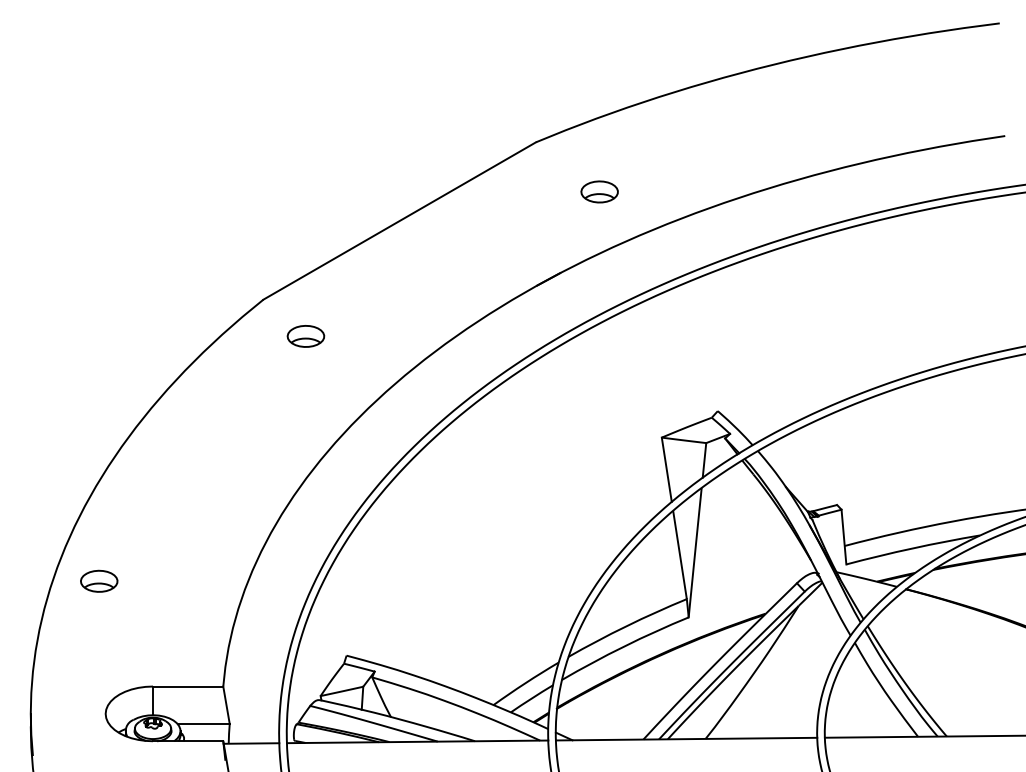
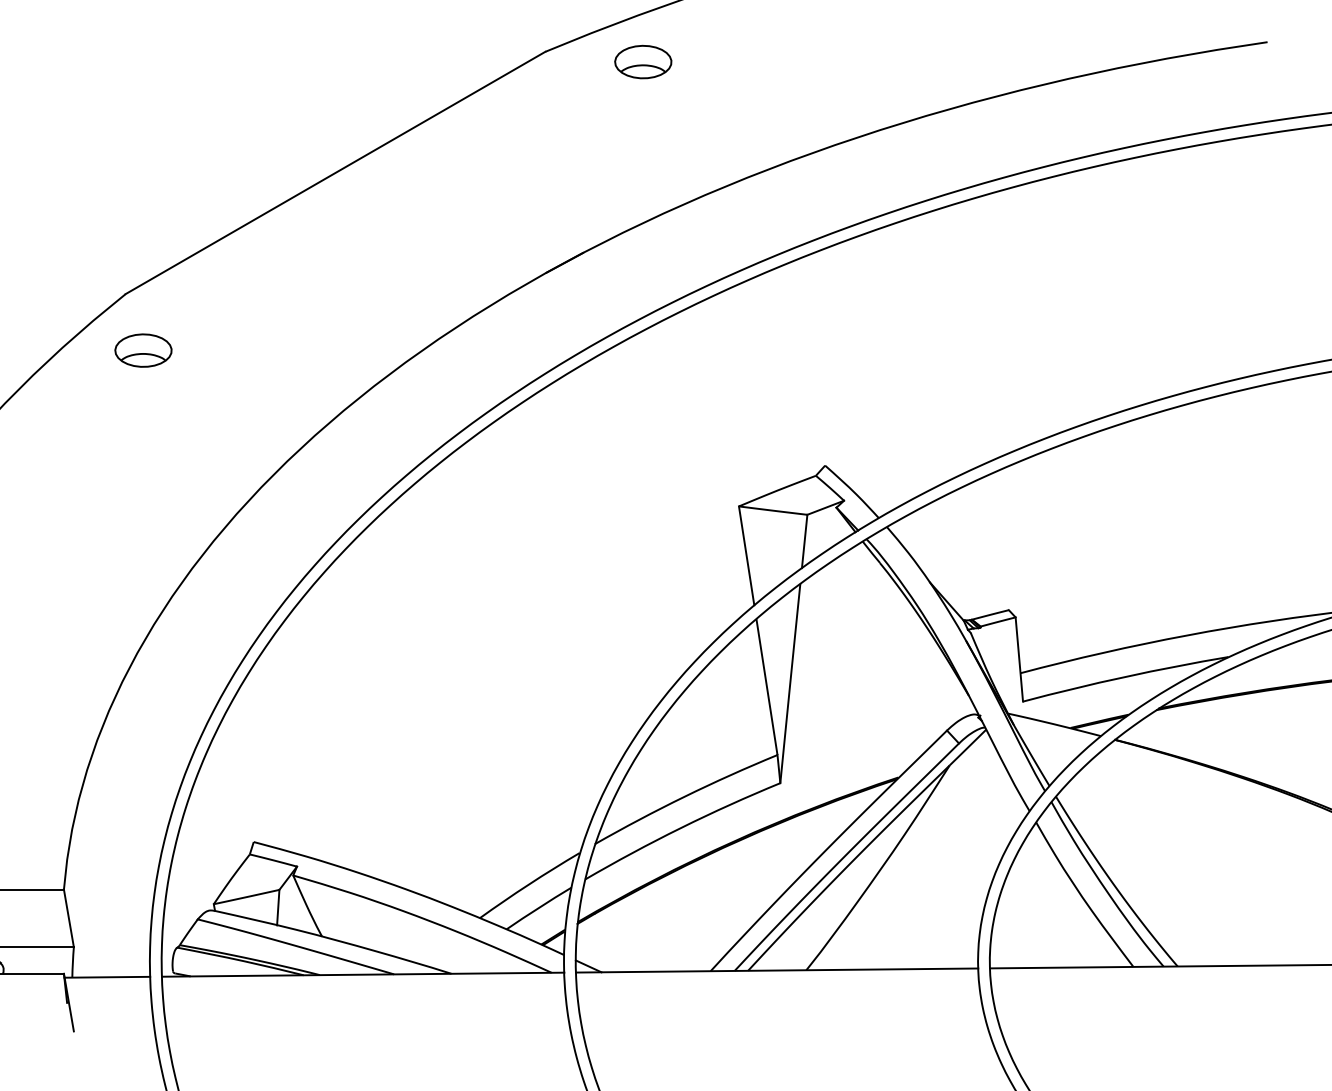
part: (599, 191) -> (643, 61), moved
part: (305, 336) -> (142, 350), moved

